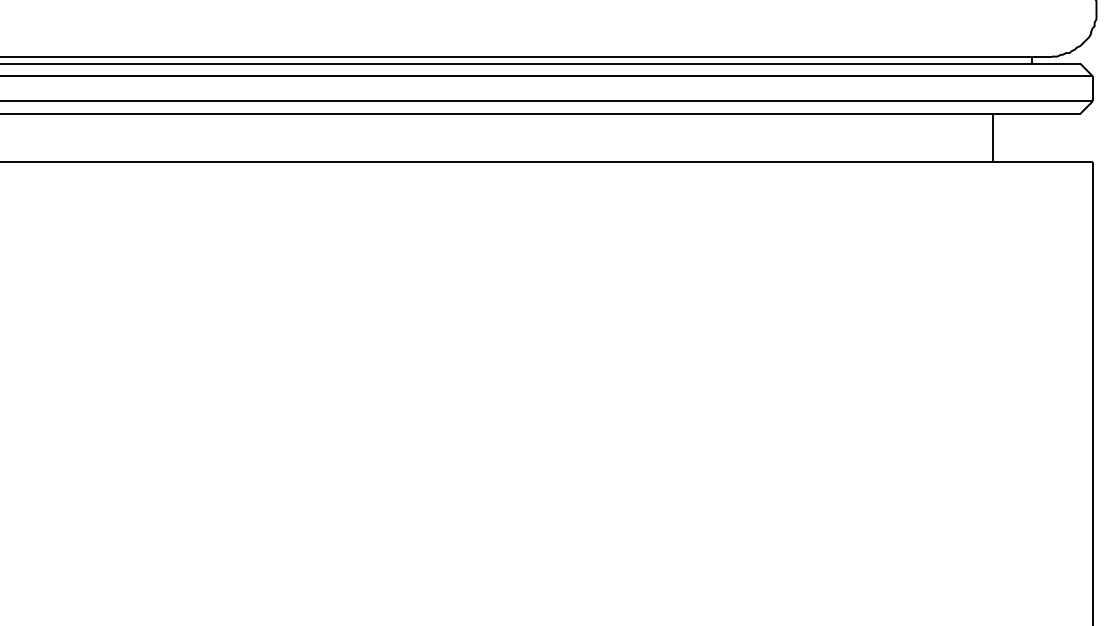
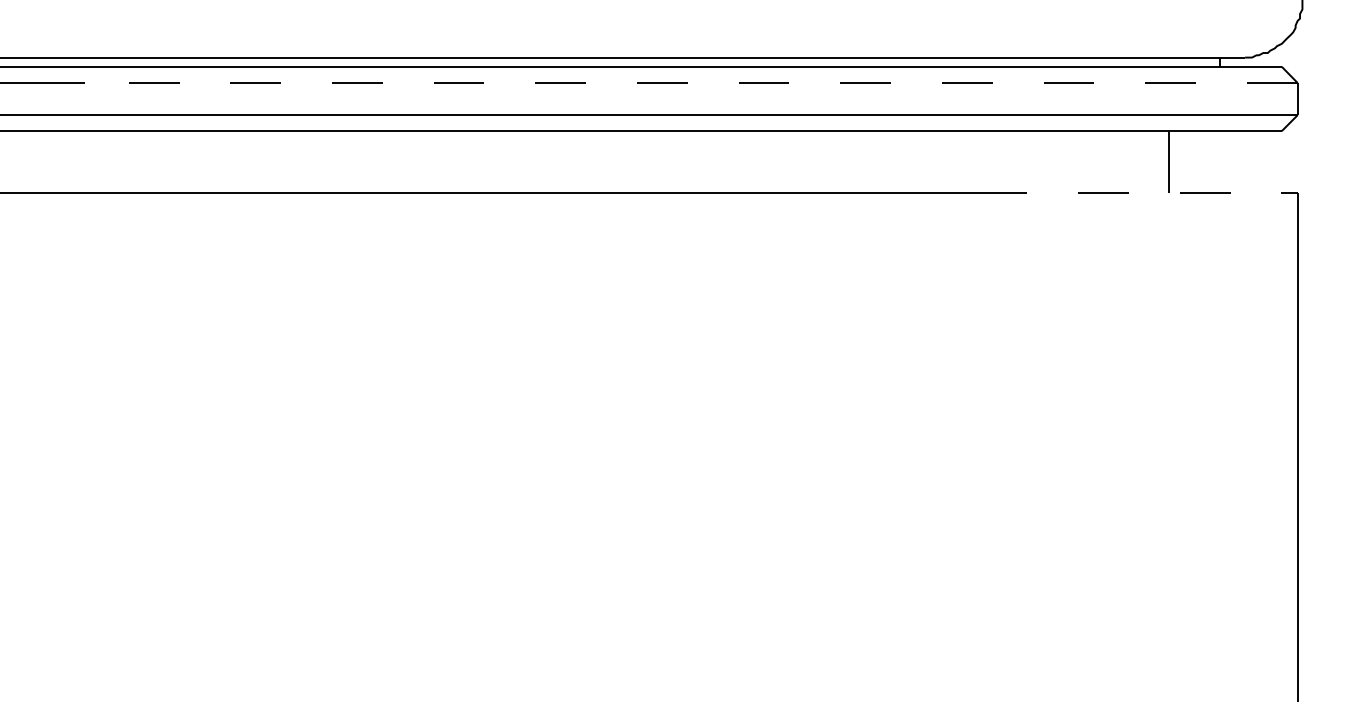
line: (622, 76) -> (691, 83), solid -> dashed
line: (968, 161) -> (1137, 192), solid -> dashed

